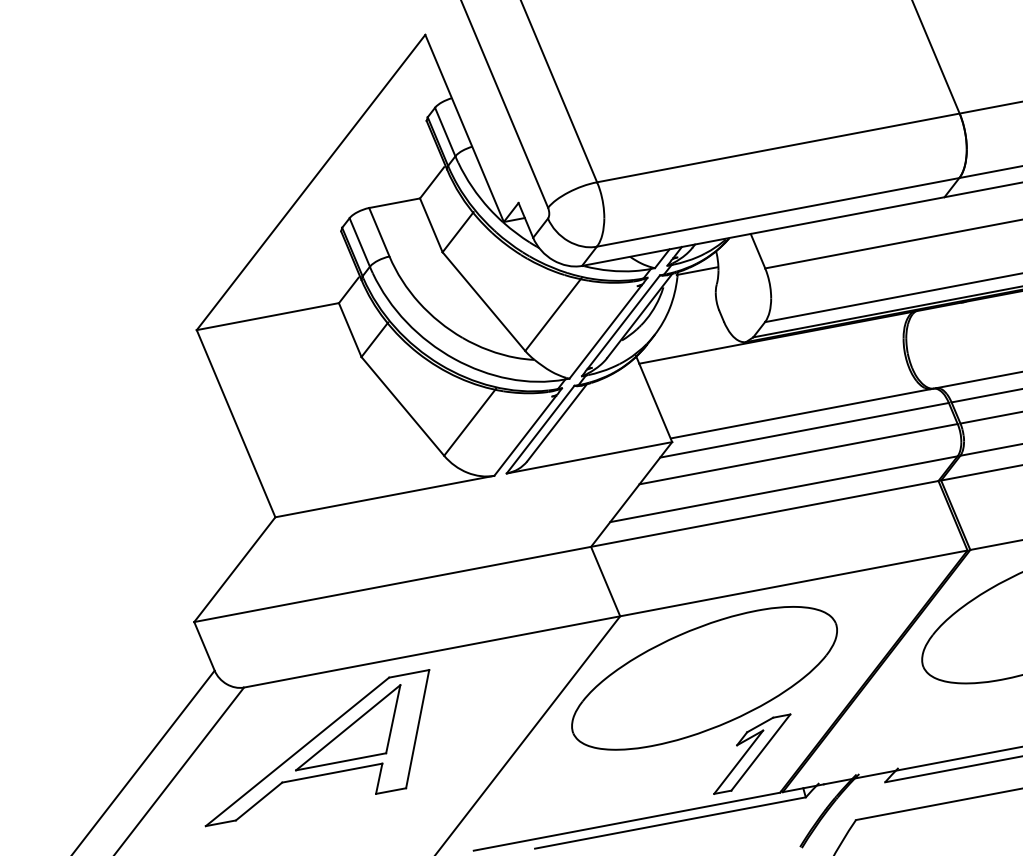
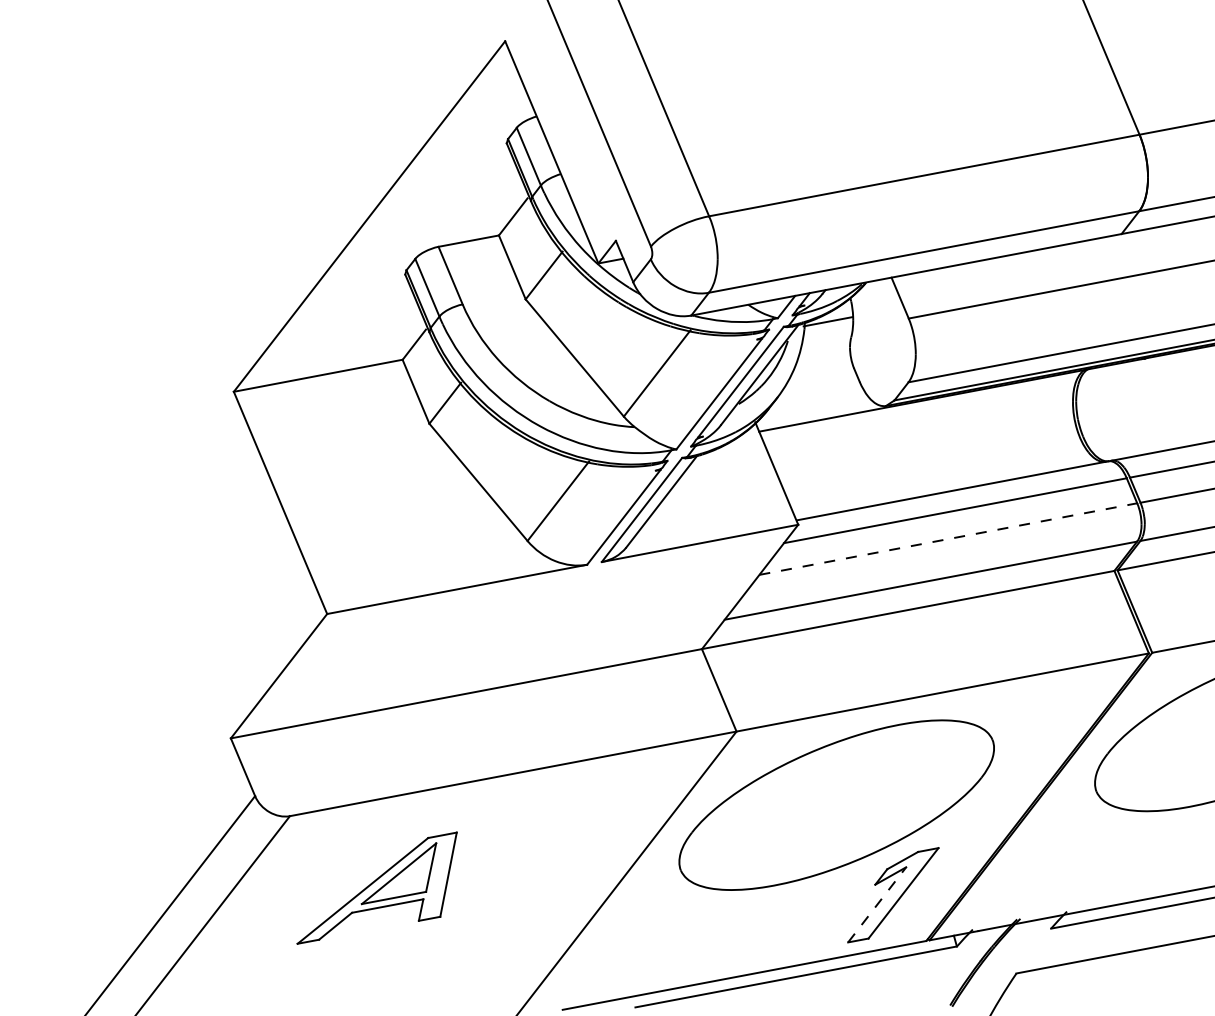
line: (798, 454) -> (948, 539), solid -> dashed
part: (317, 748) -> (377, 888), size x0.6
line: (738, 762) -> (876, 905), solid -> dashed

